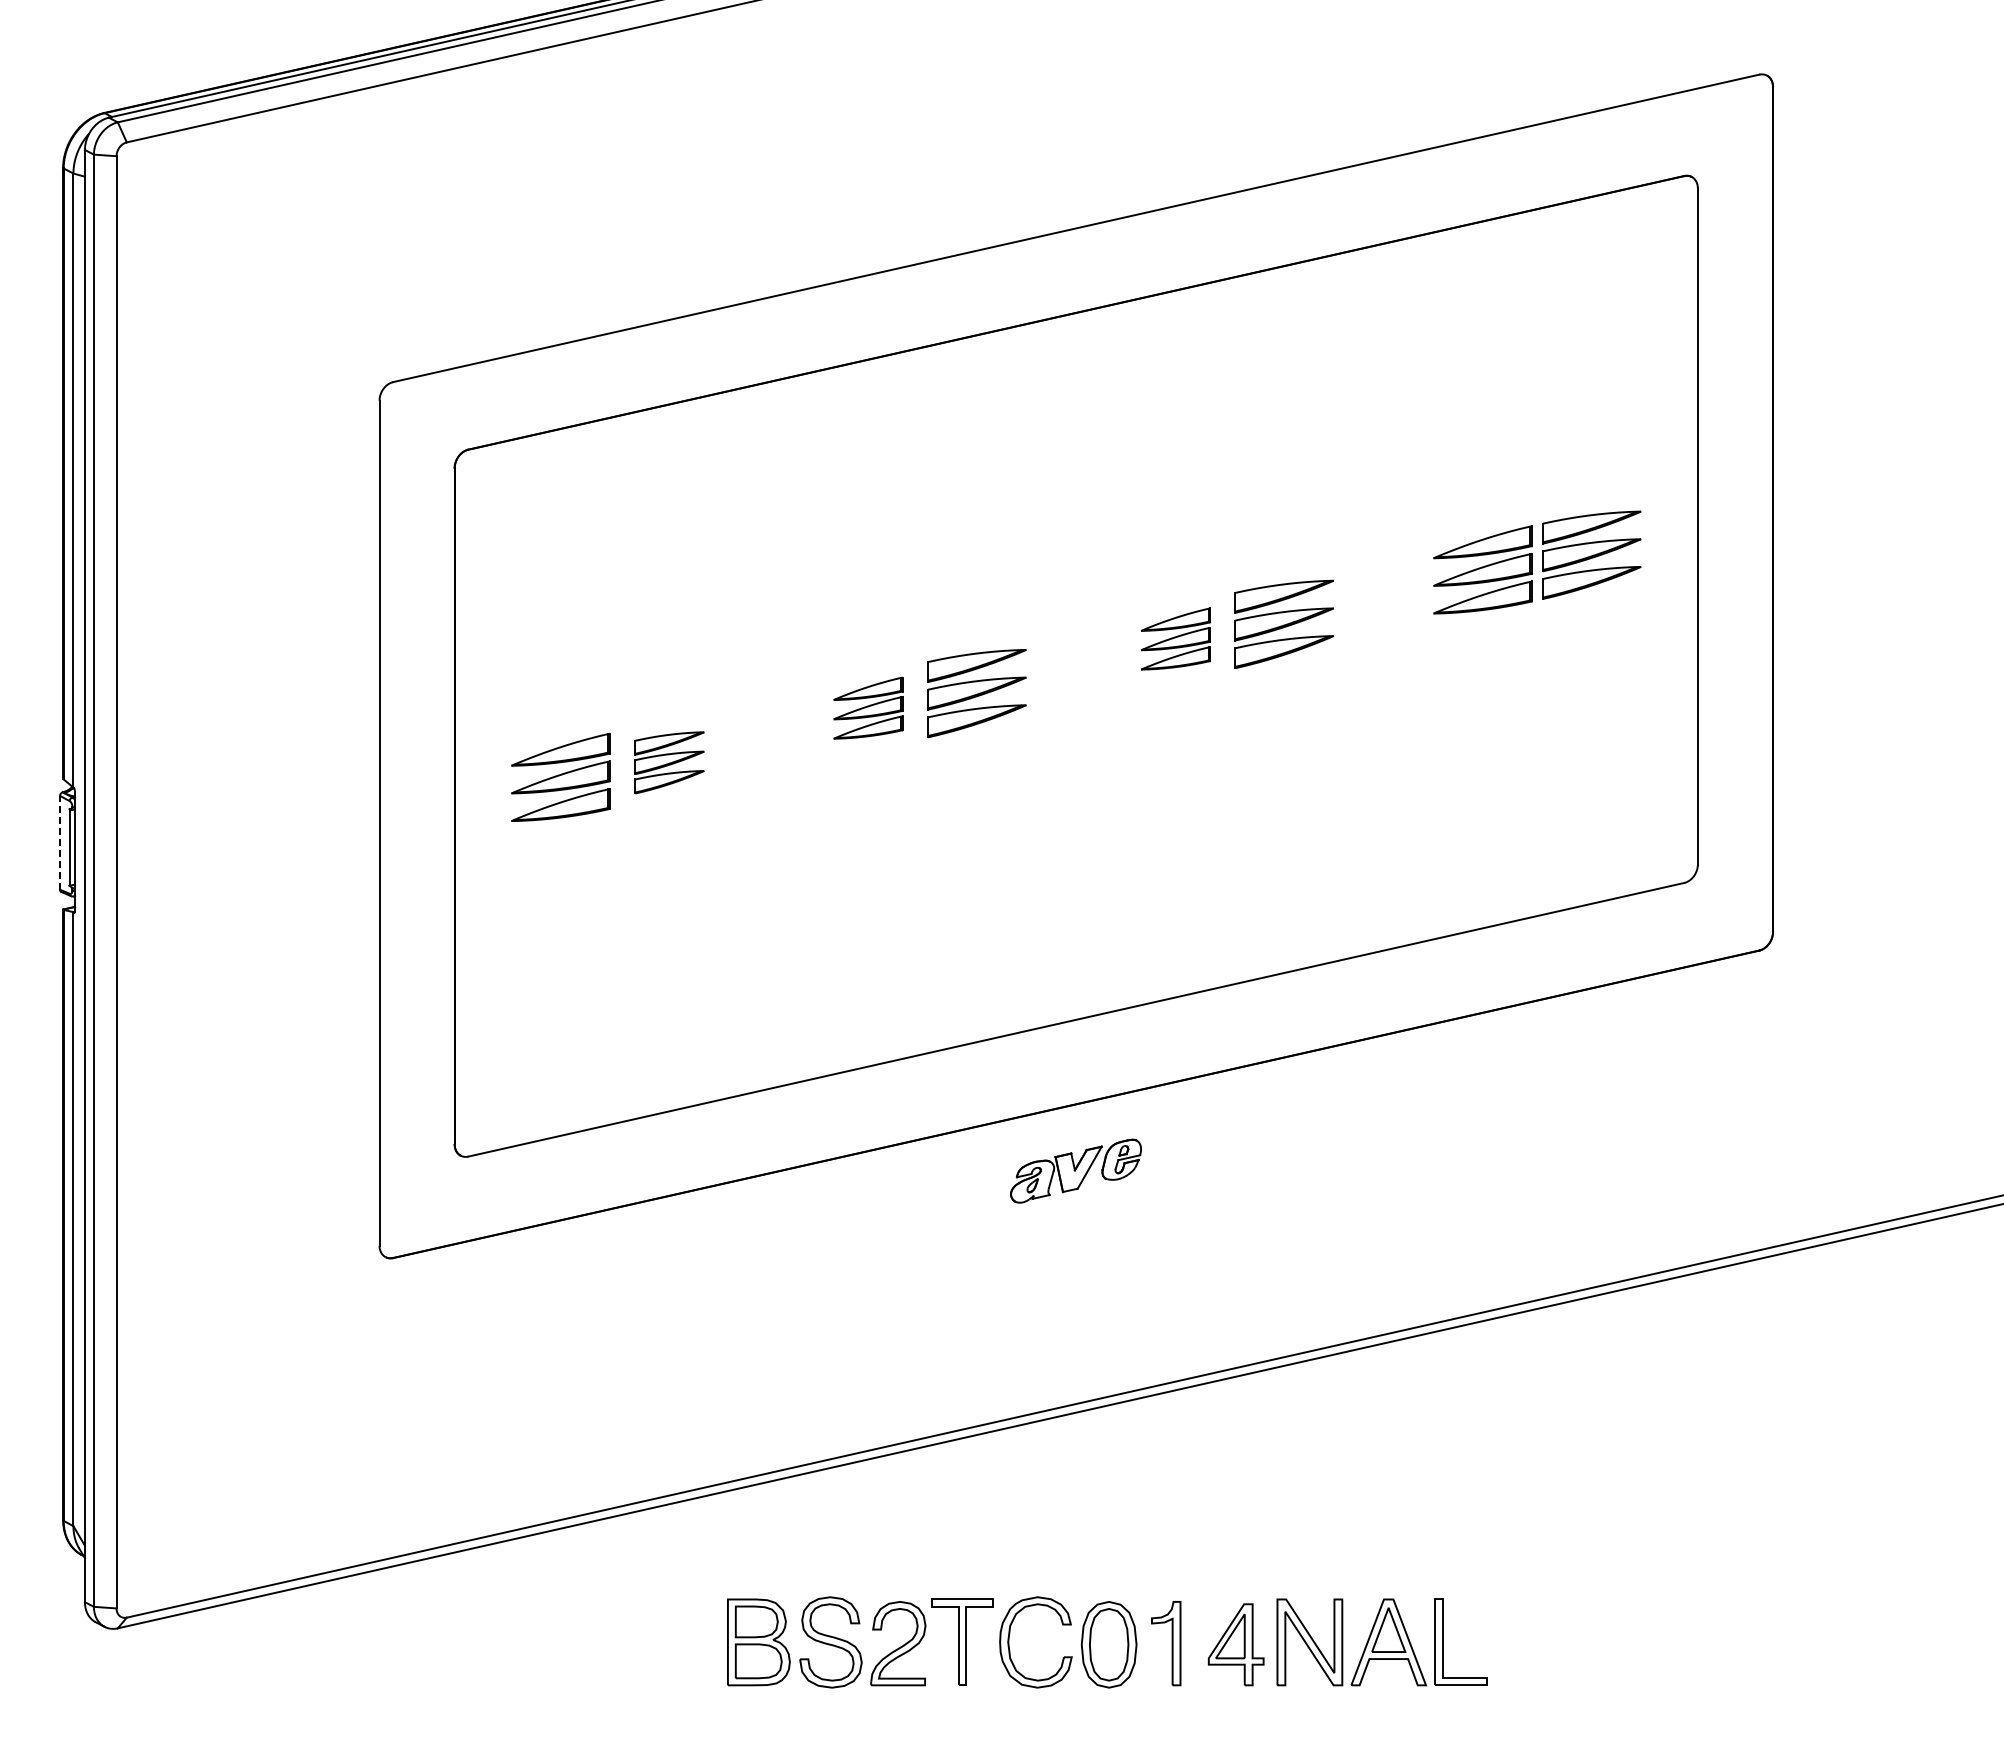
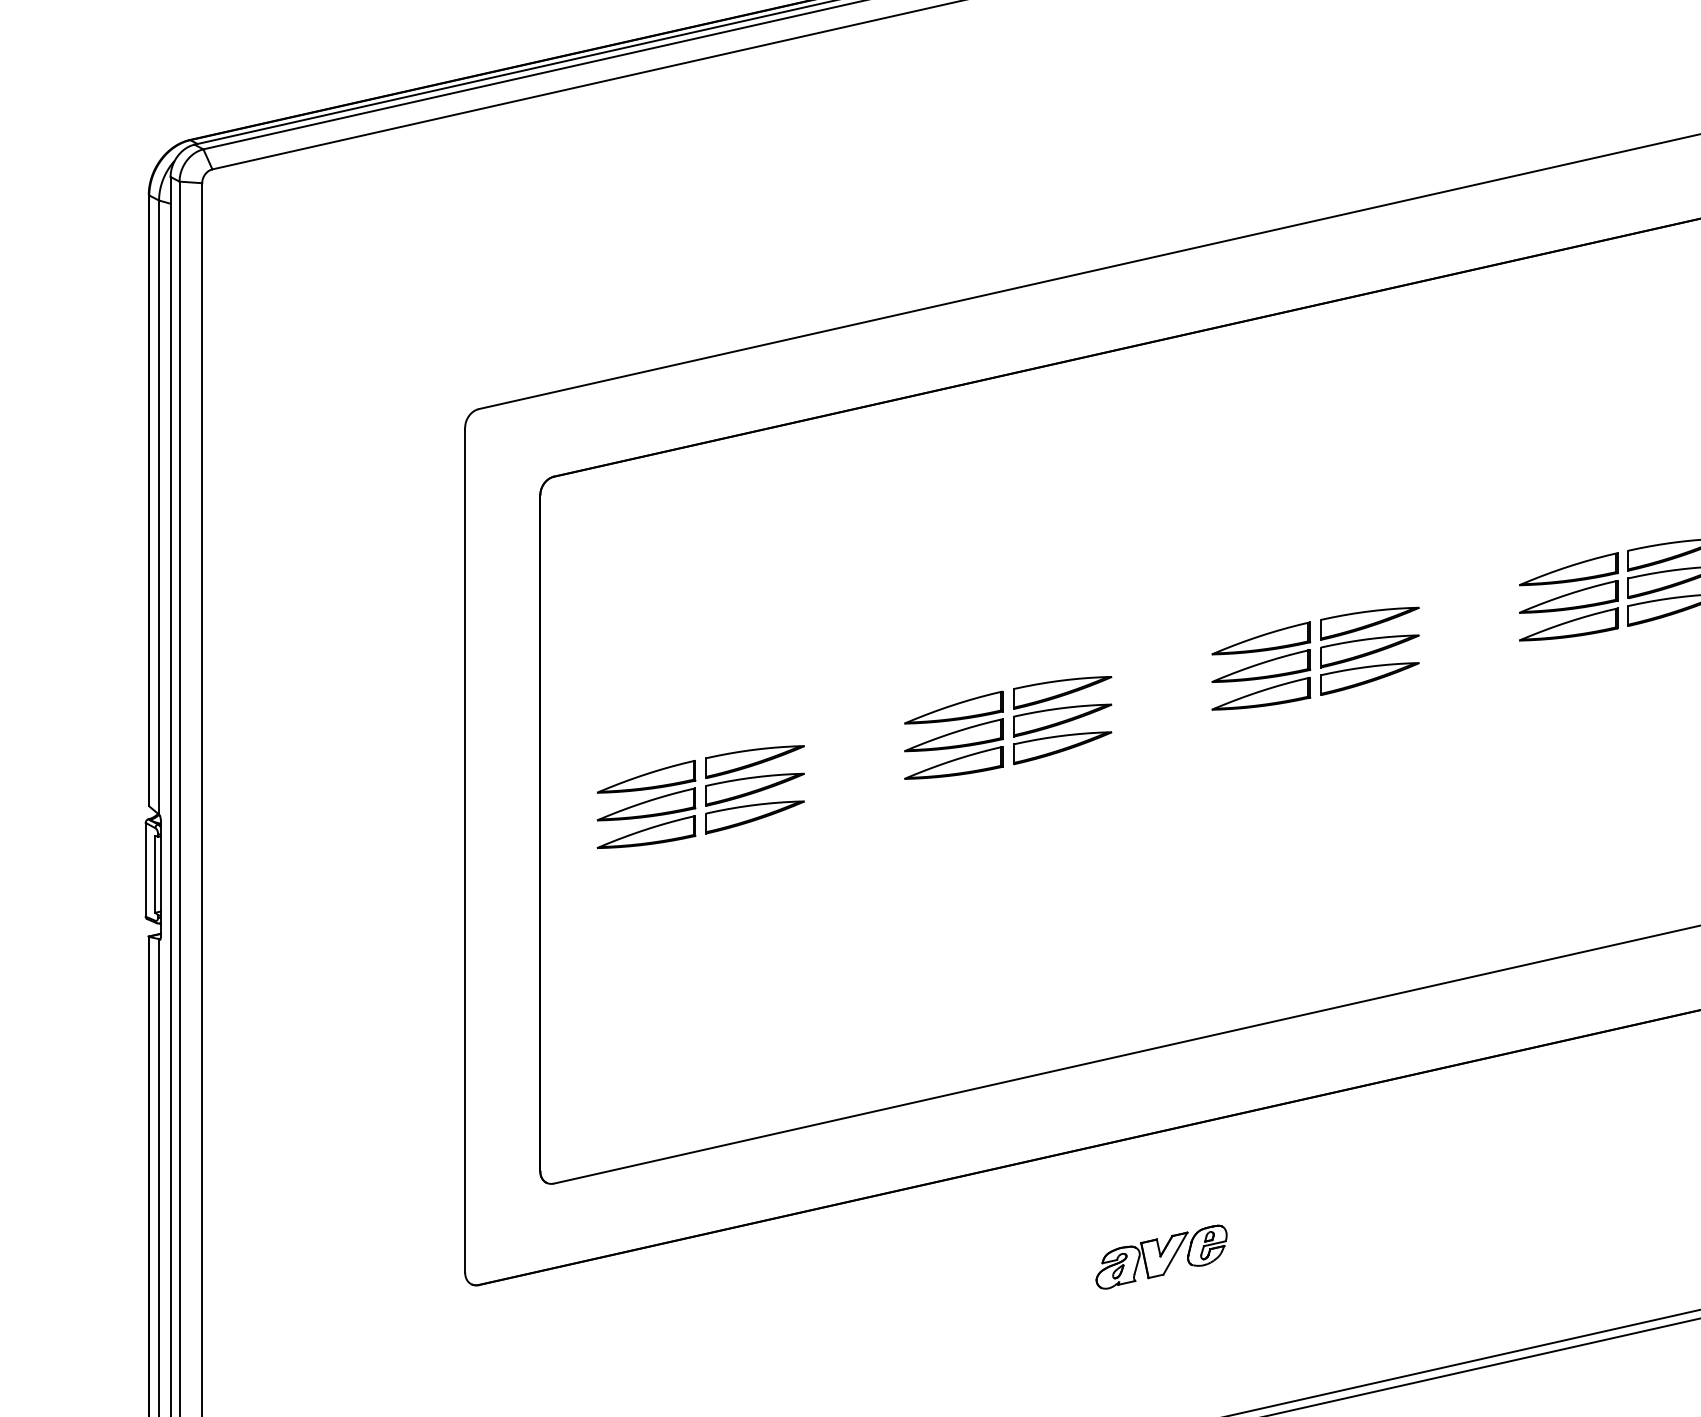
part: (1175, 638) -> (1261, 665), size x1.43
part: (868, 707) -> (954, 734), size x1.43
part: (669, 762) -> (755, 789), size x1.43
line: (60, 842) -> (146, 869), dashed -> solid
part: (1075, 1170) -> (1161, 1256), moved

